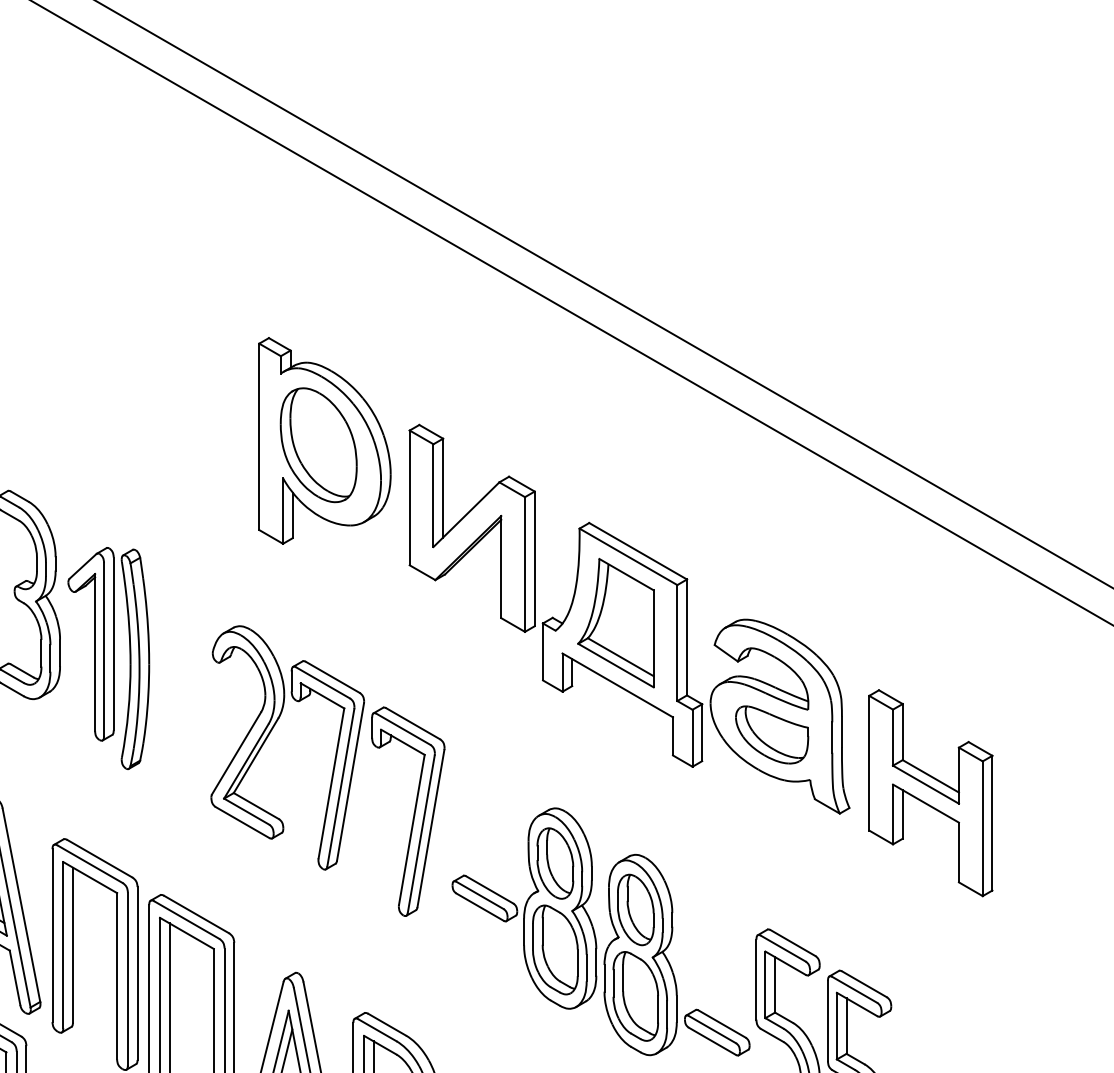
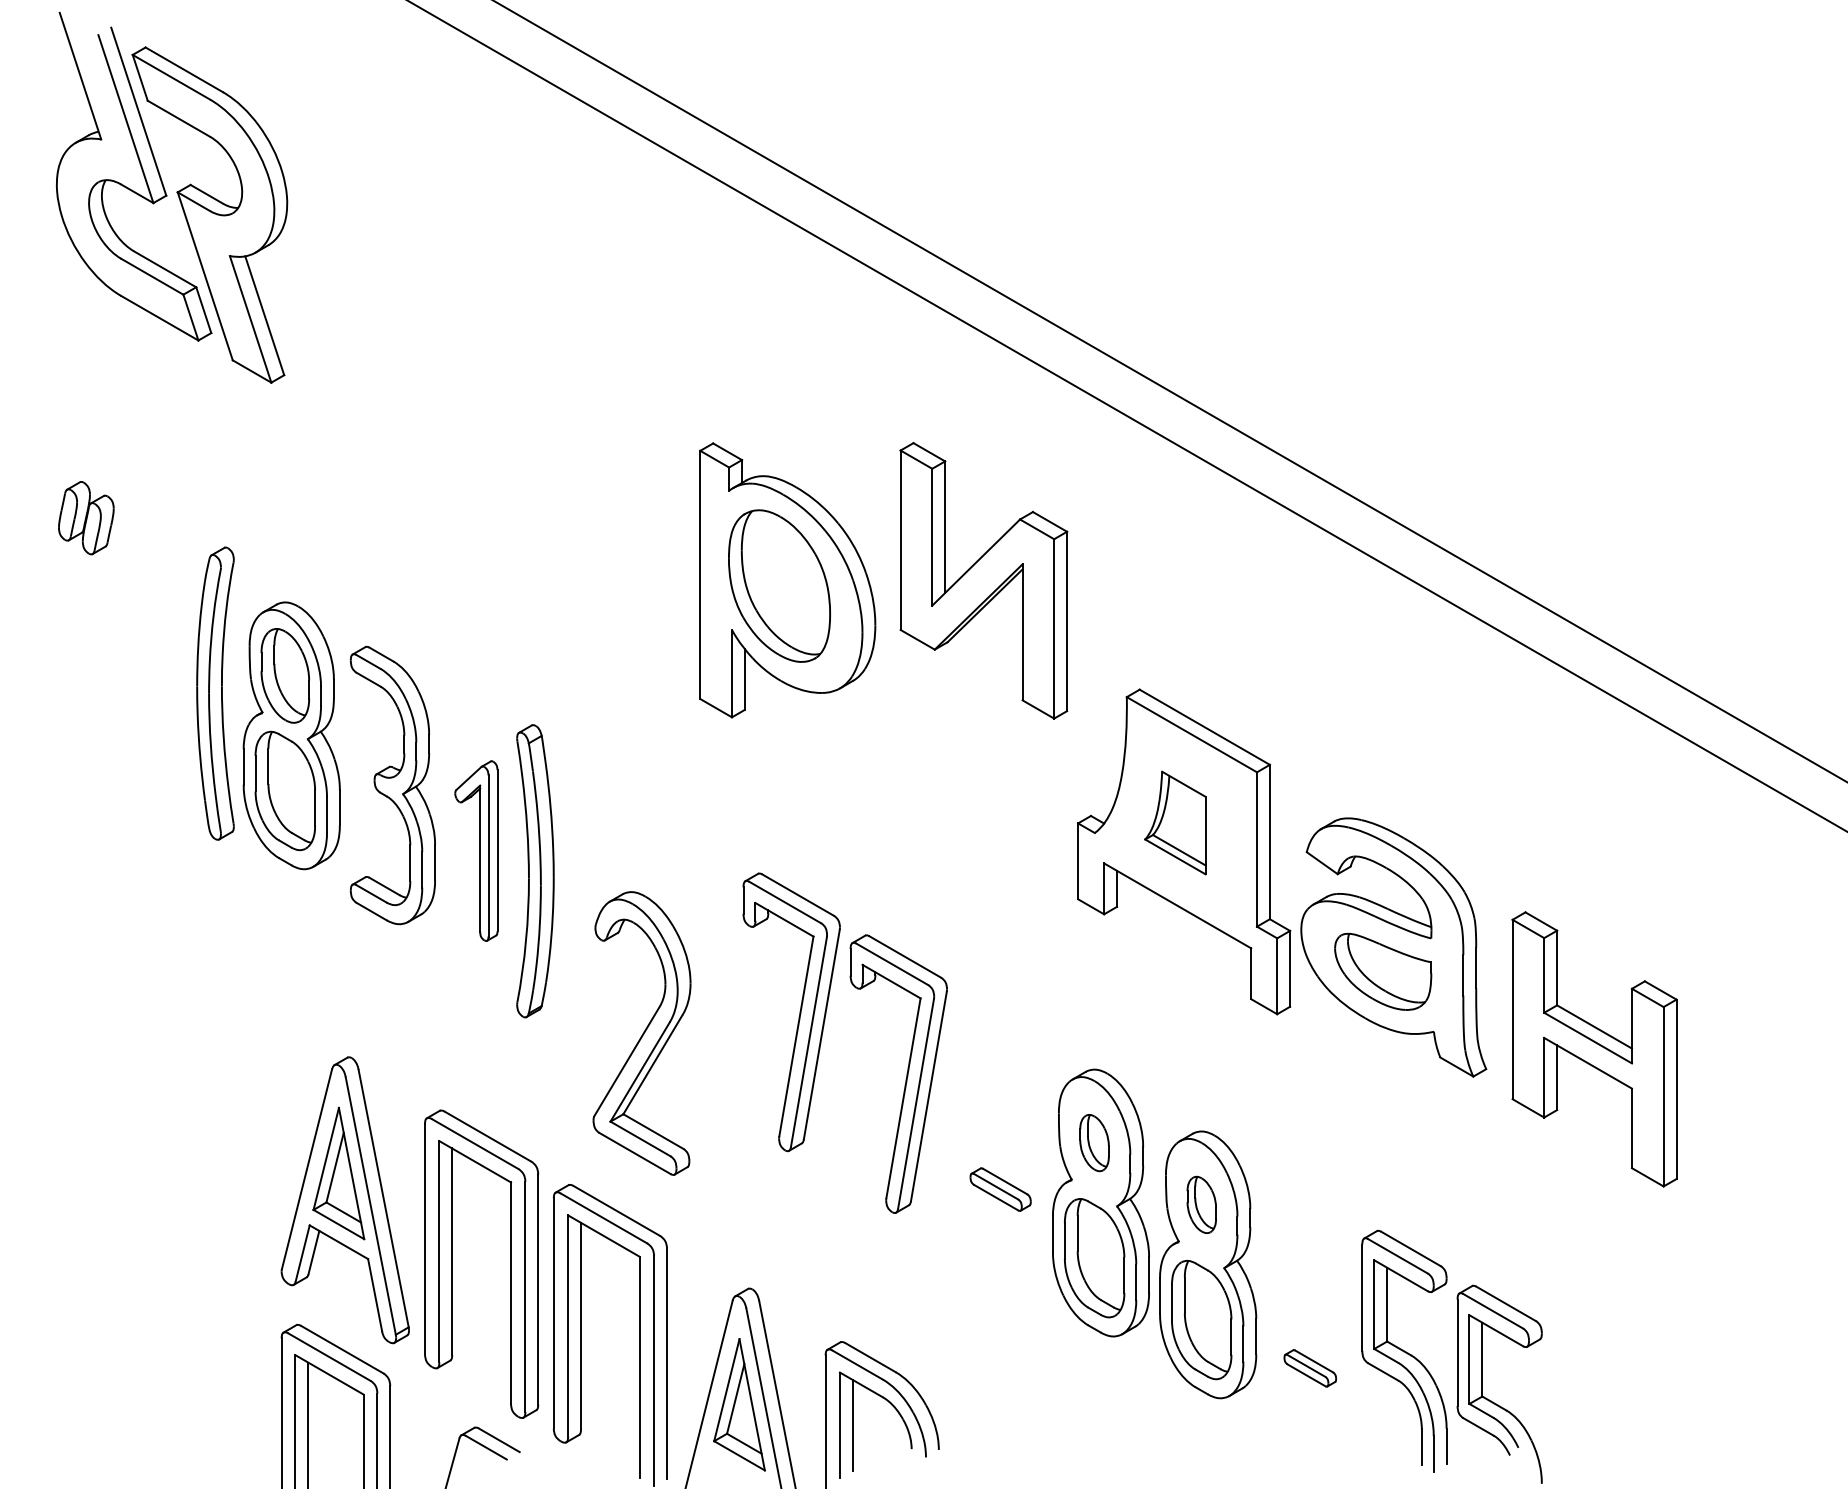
part: (471, 528) -> (983, 580), moved
part: (616, 622) -> (1175, 822), size x0.6
part: (91, 643) -> (476, 850), size x0.7
part: (247, 732) -> (641, 1033), moved
part: (555, 863) -> (1094, 1142), size x0.6
part: (484, 898) -> (1000, 1189), size x0.7
part: (635, 909) -> (1201, 1204), size x0.6
part: (717, 1032) -> (1310, 1368), size x0.6

